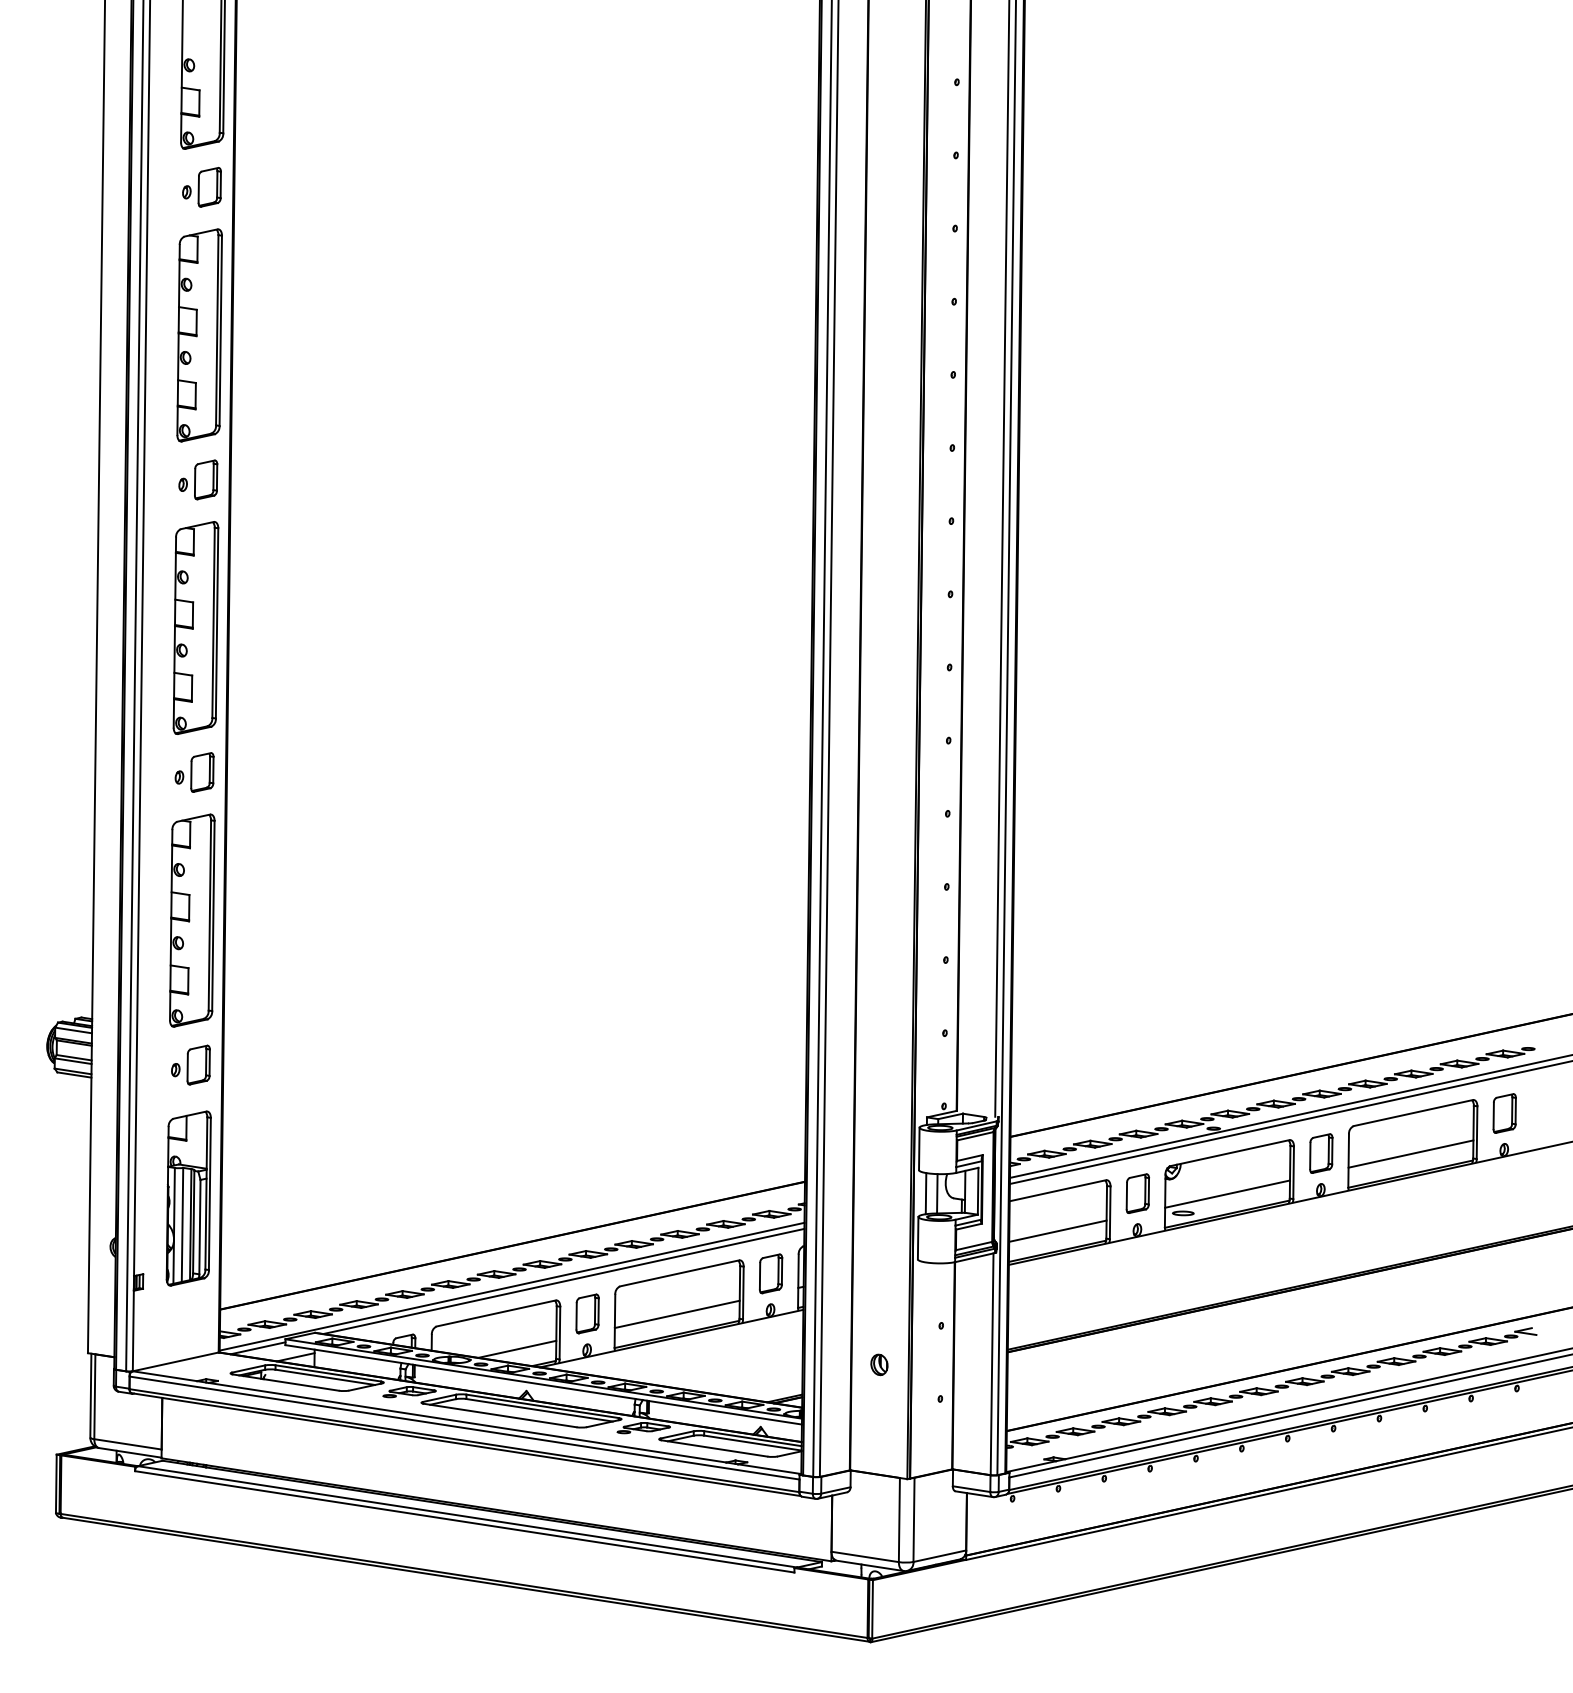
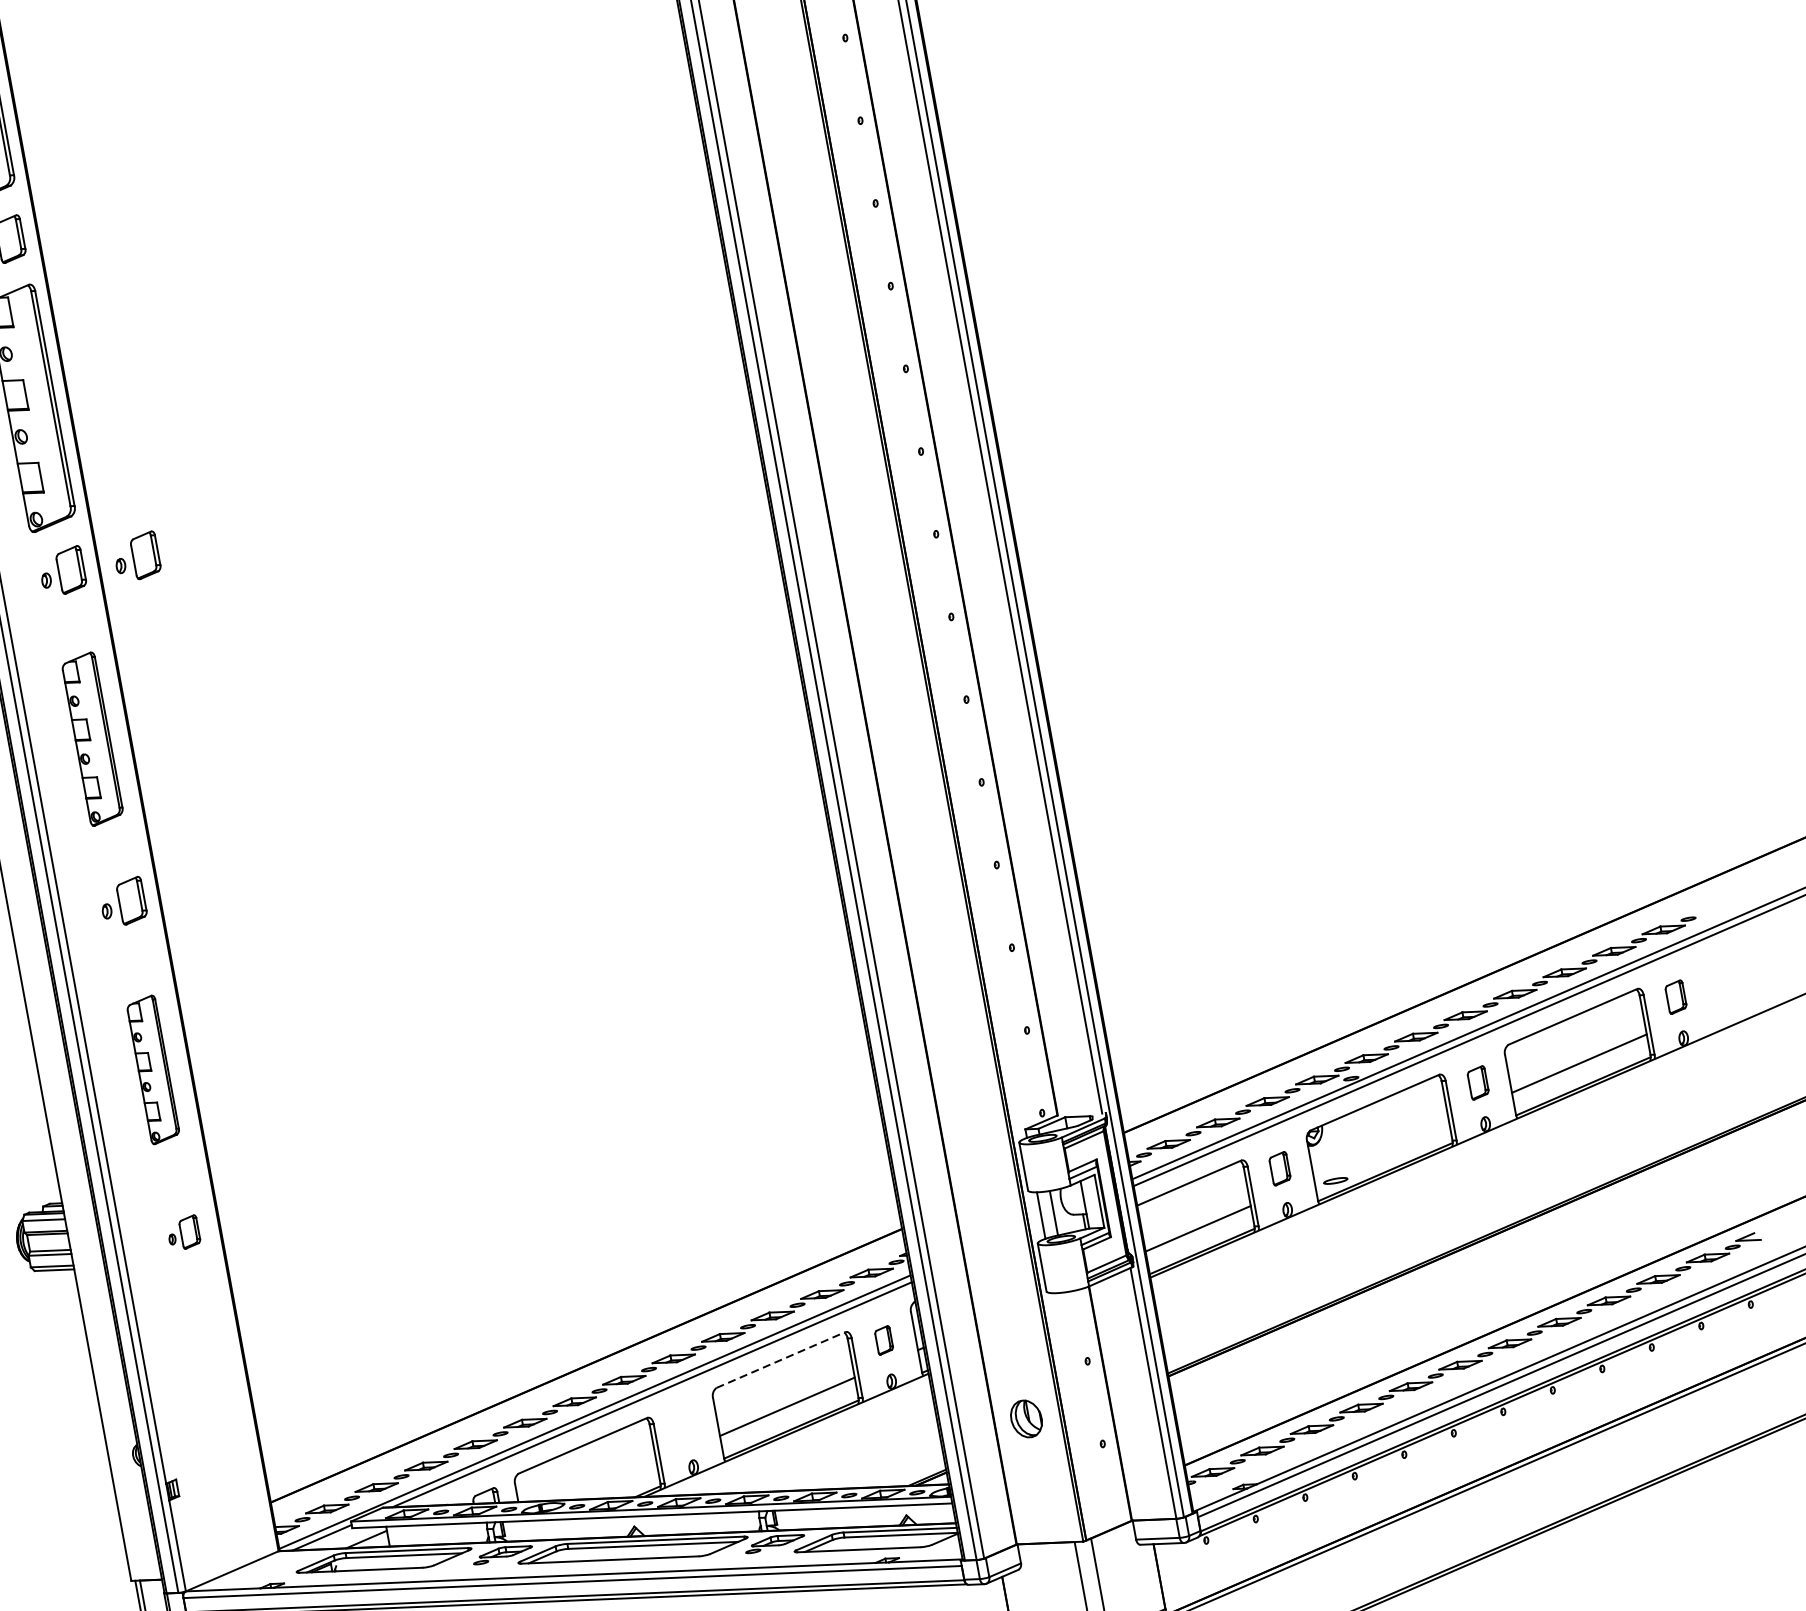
part: (264, 479) -> (137, 556), added
part: (195, 627) -> (92, 738), size x0.7
part: (192, 920) -> (153, 1069), size x0.6
part: (190, 1064) -> (183, 1232), size x0.7
part: (1504, 1113) -> (1675, 997), size x0.7
part: (1321, 1153) -> (1478, 1082), size x0.7
part: (1137, 1193) -> (1279, 1168), size x0.7
line: (1227, 1193) -> (1381, 1148), removed
part: (188, 1198) -> (210, 1384), removed
line: (680, 1273) -> (781, 1359), solid -> dashed
part: (770, 1273) -> (883, 1340), size x0.6
part: (587, 1313) -> (685, 1425), removed
line: (517, 1348) -> (614, 1480), removed
part: (879, 1364) -> (1026, 1418), size x1.6

